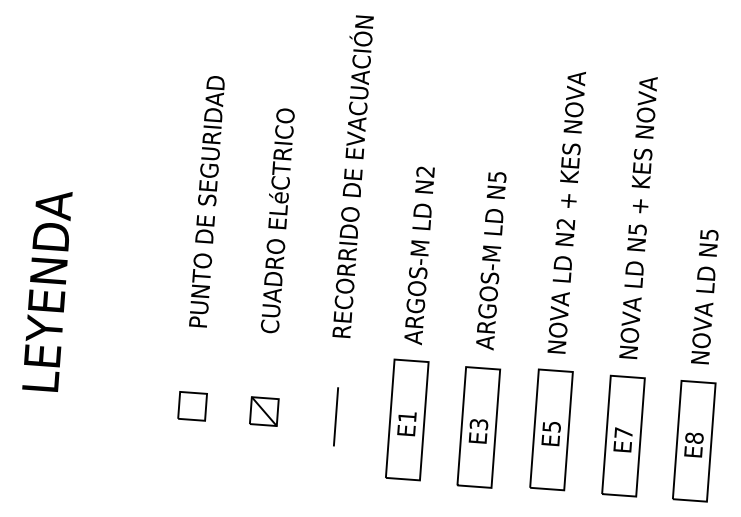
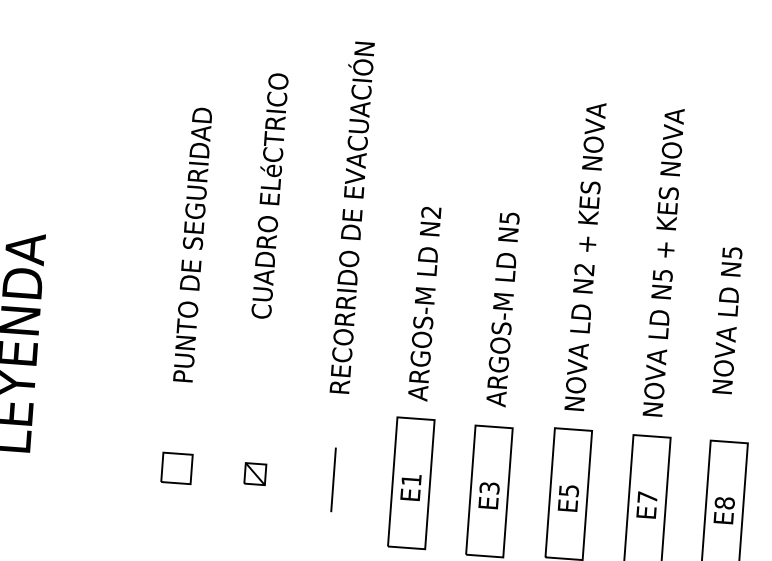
text: (277, 220) -> (269, 195), moved
text: (704, 297) -> (727, 321), moved
part: (264, 411) -> (255, 474), size x0.7

